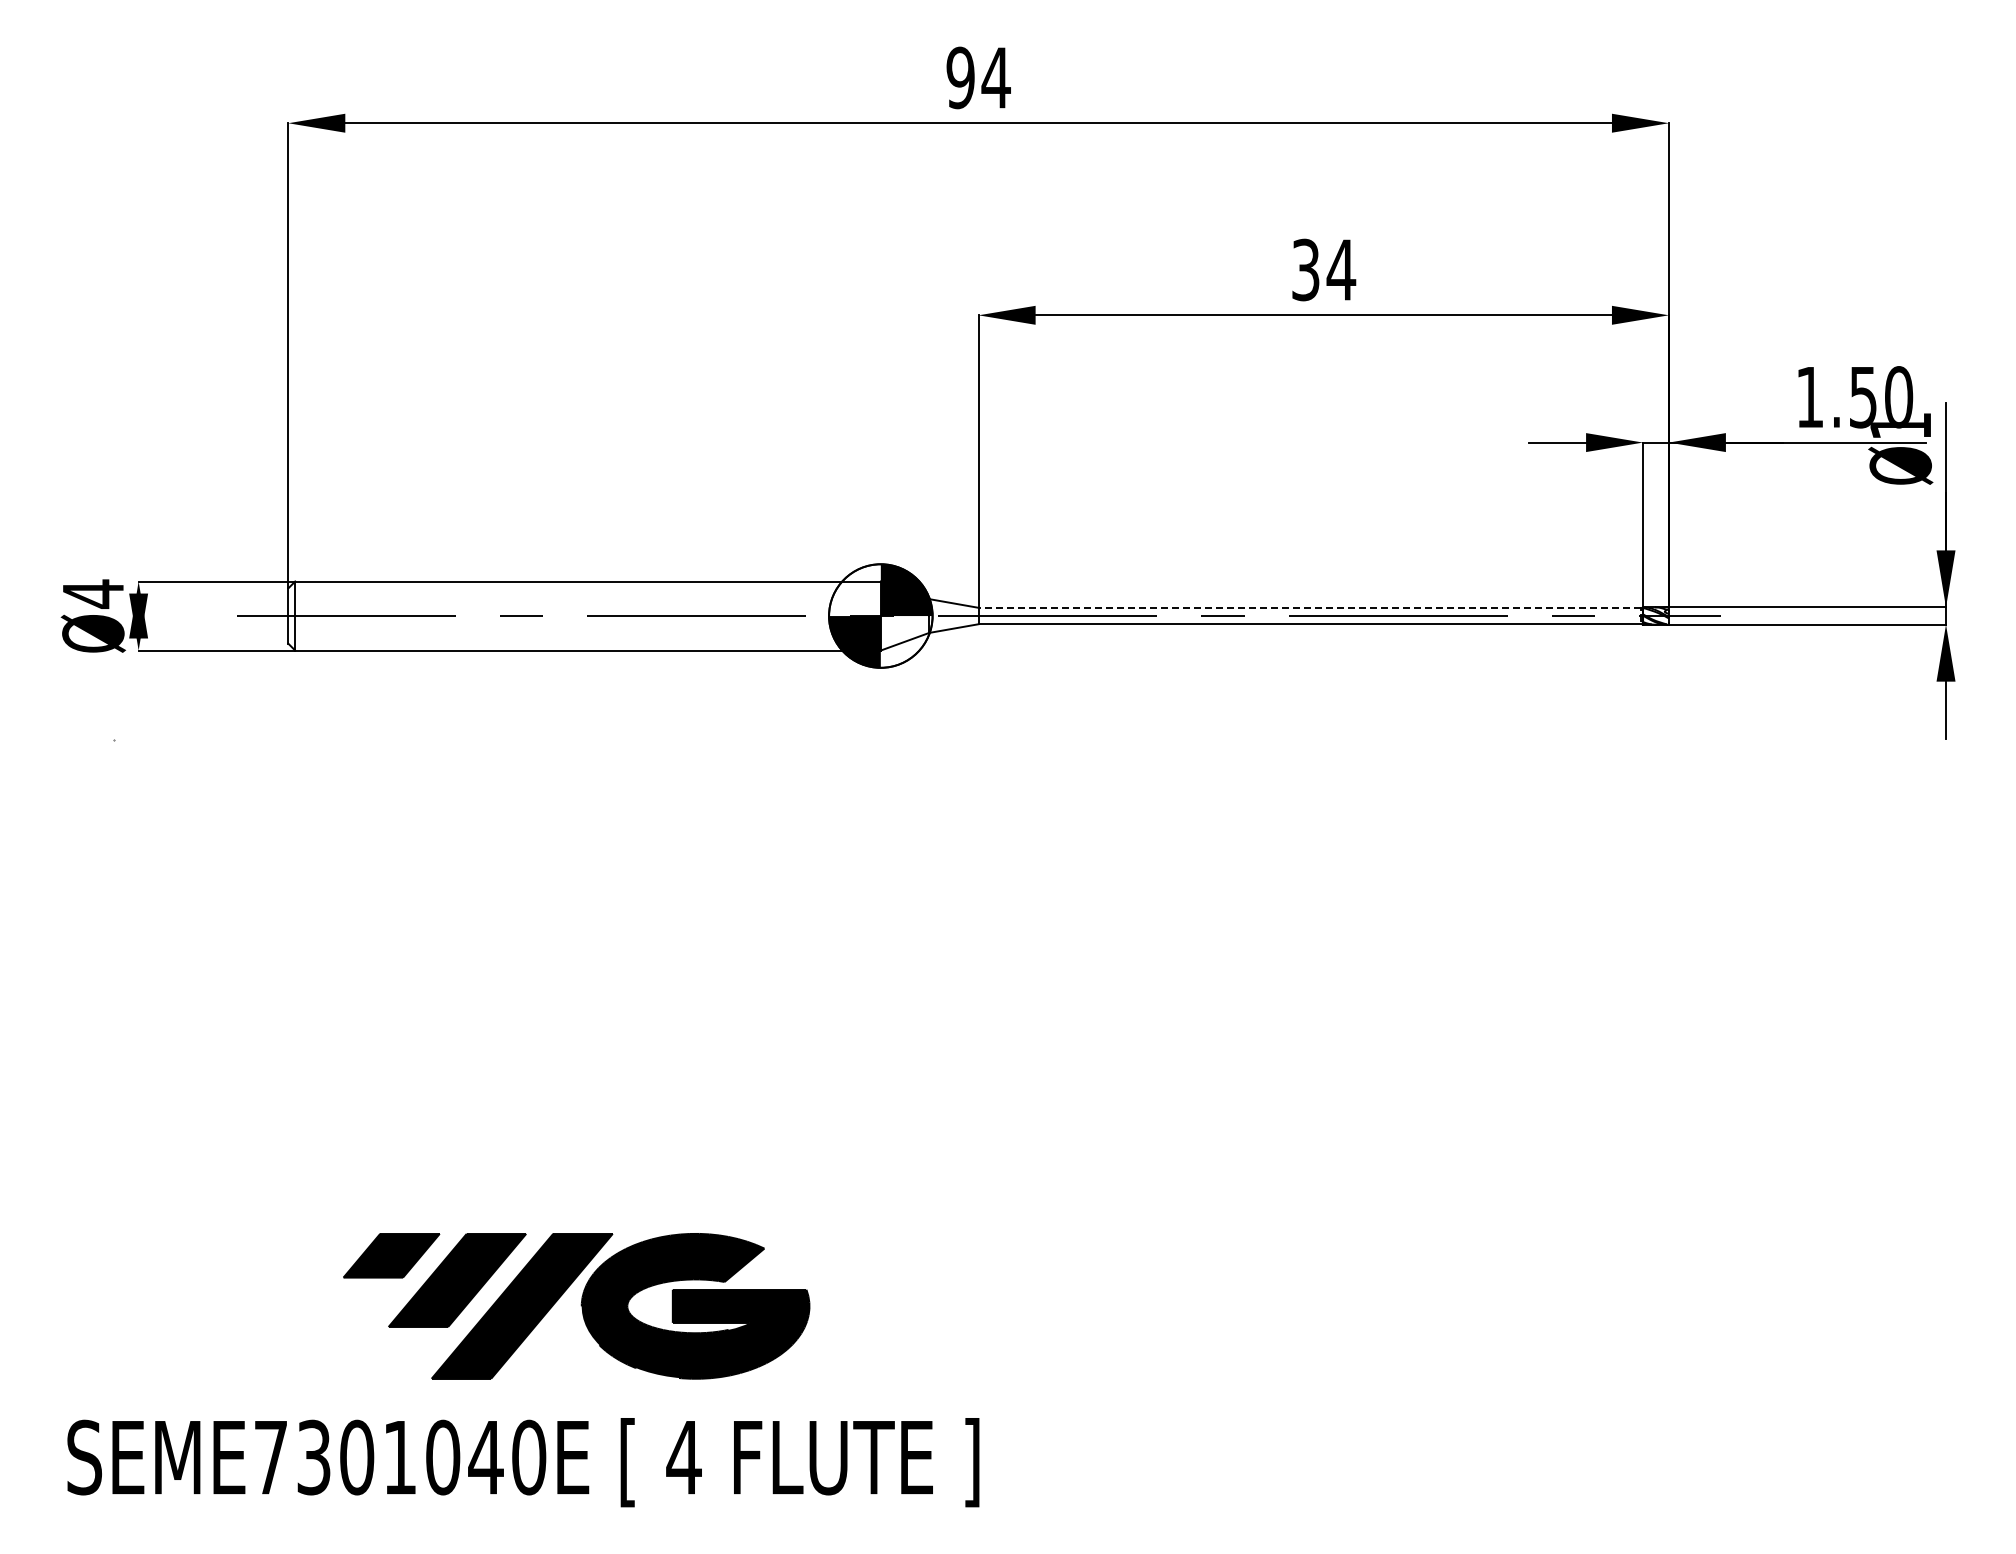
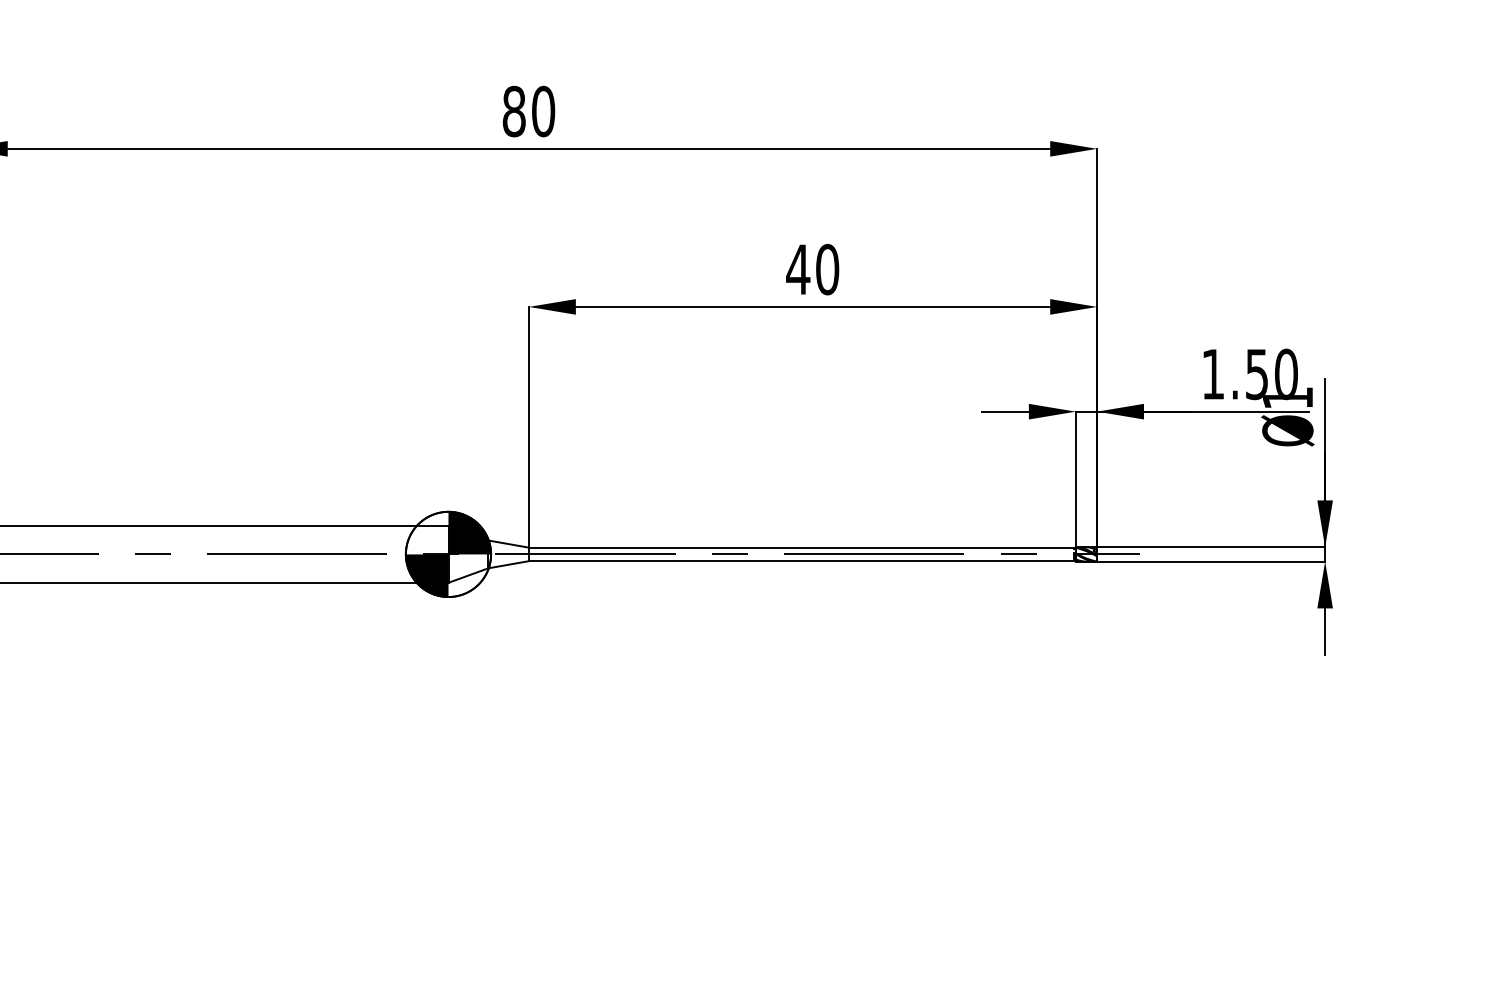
text: (978, 77) -> (528, 111), 94 -> 80
text: (1323, 269) -> (812, 269), 34 -> 40
line: (1309, 607) -> (801, 547), dashed -> solid

